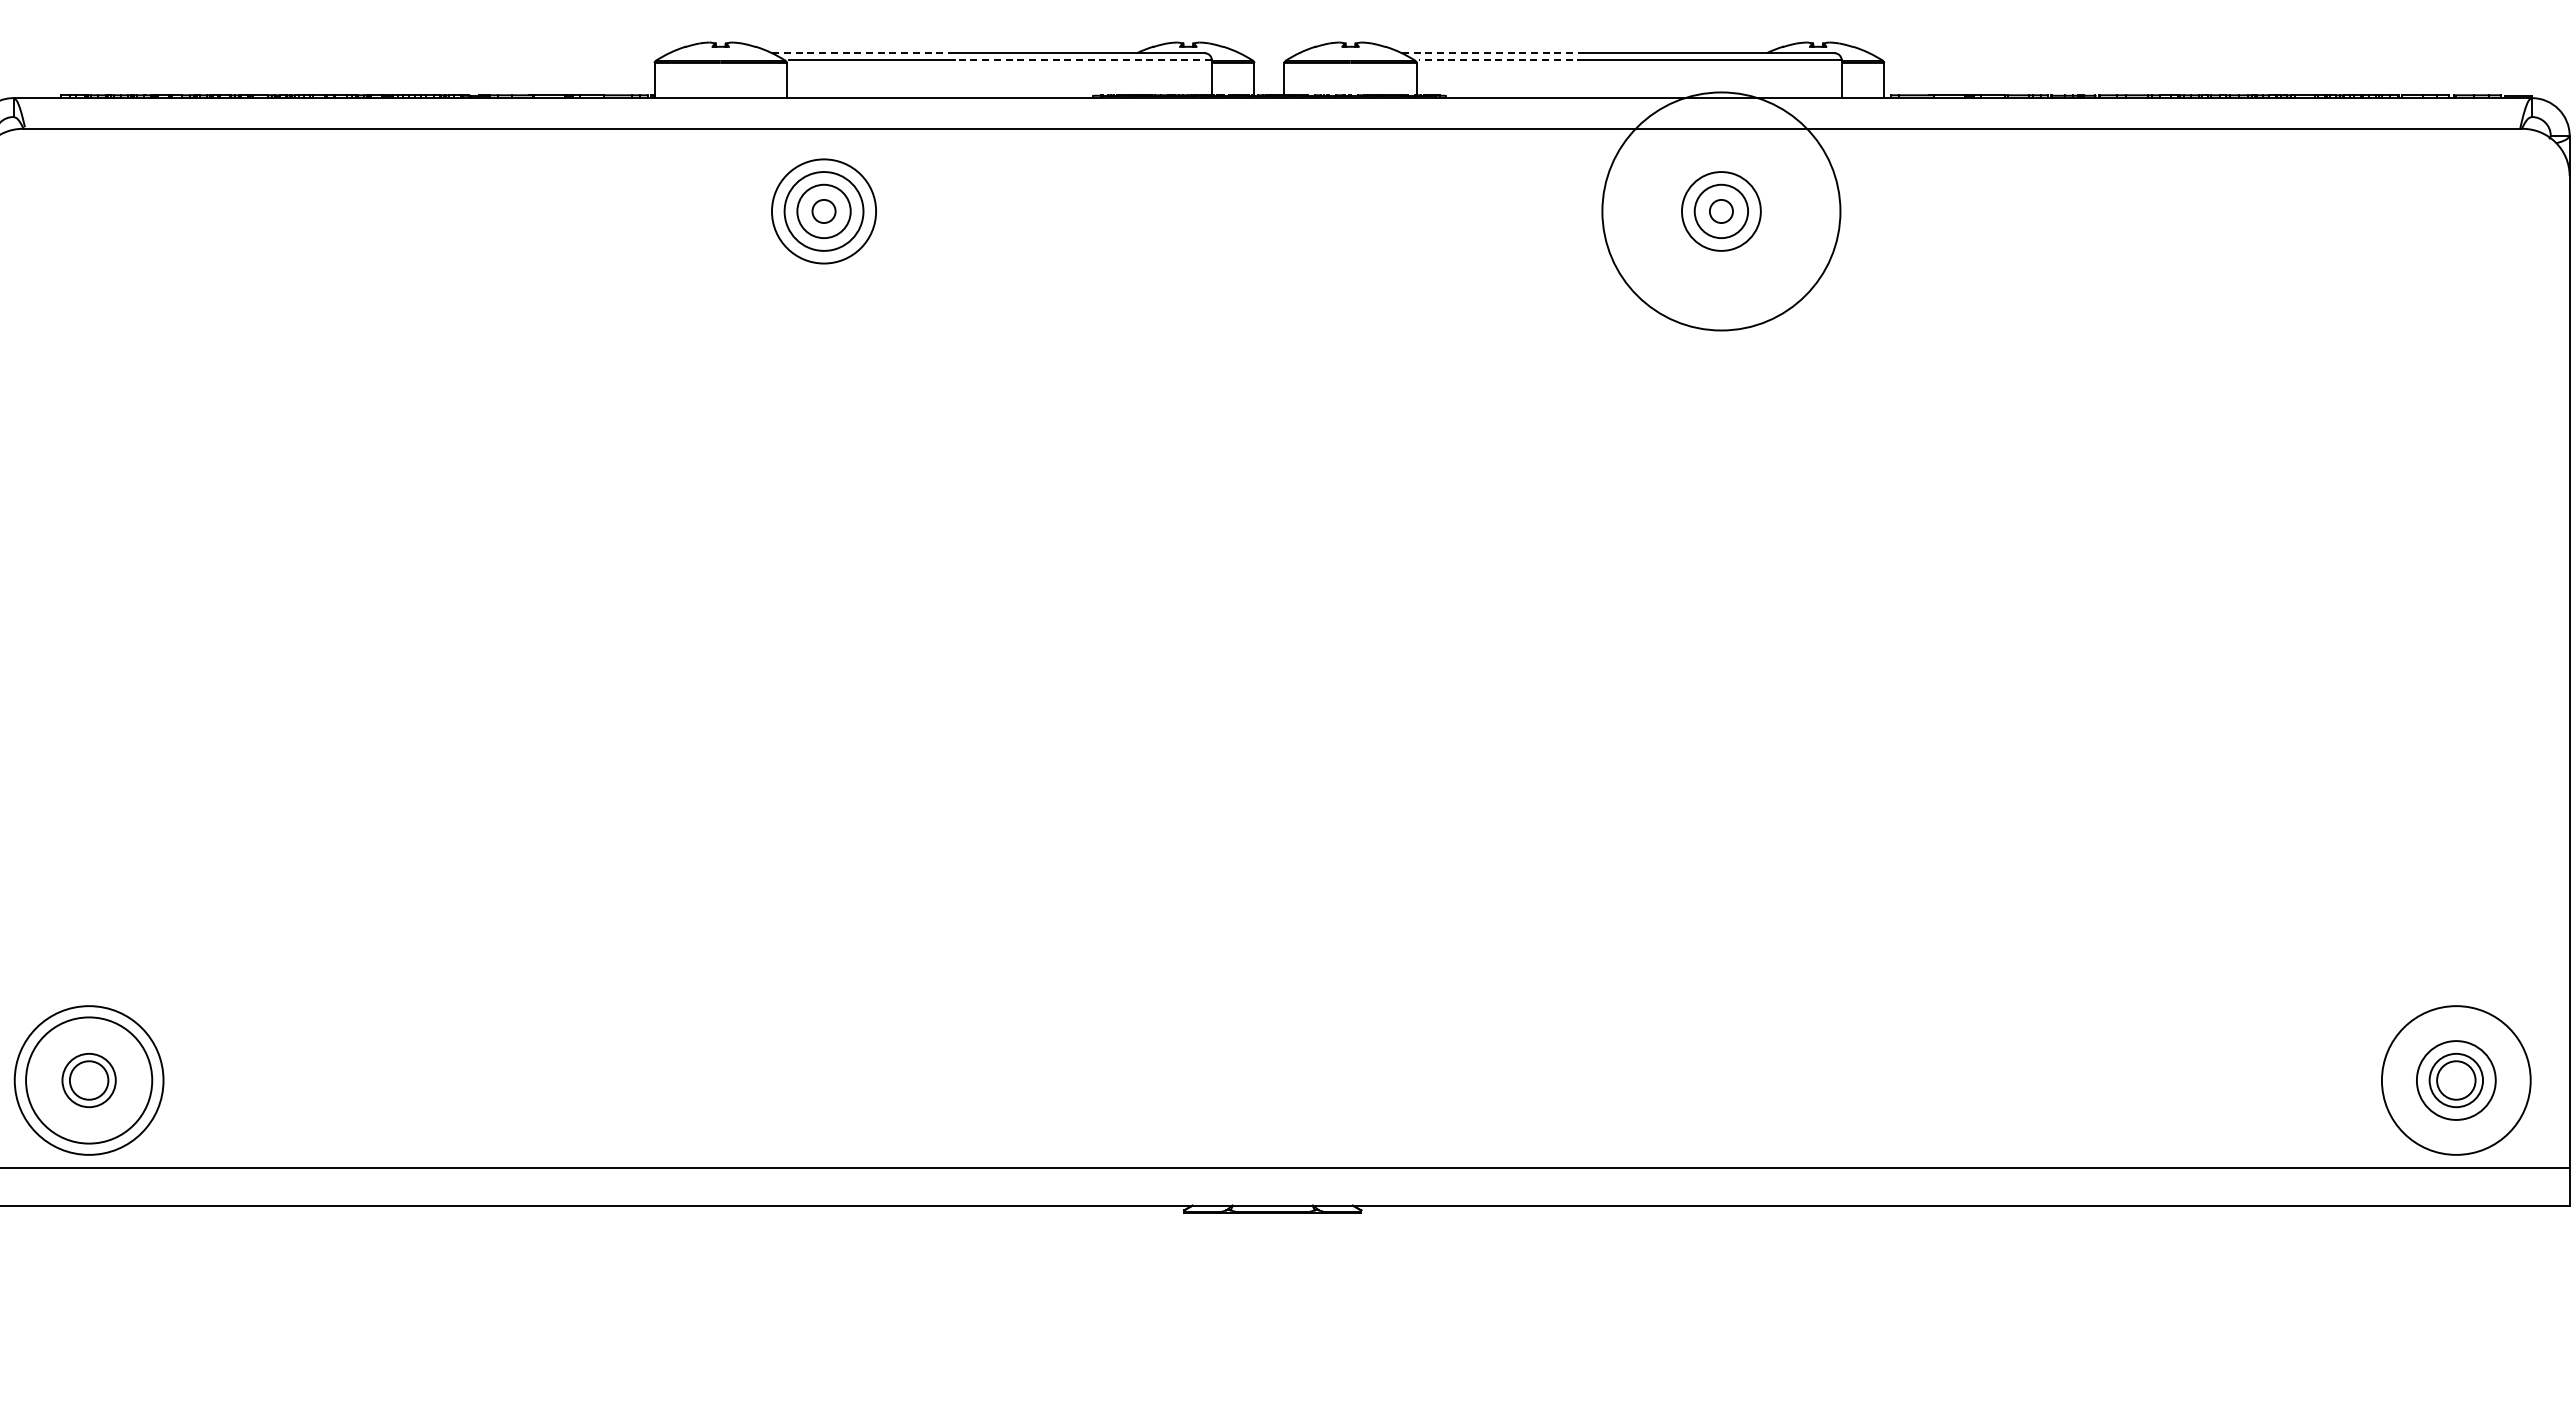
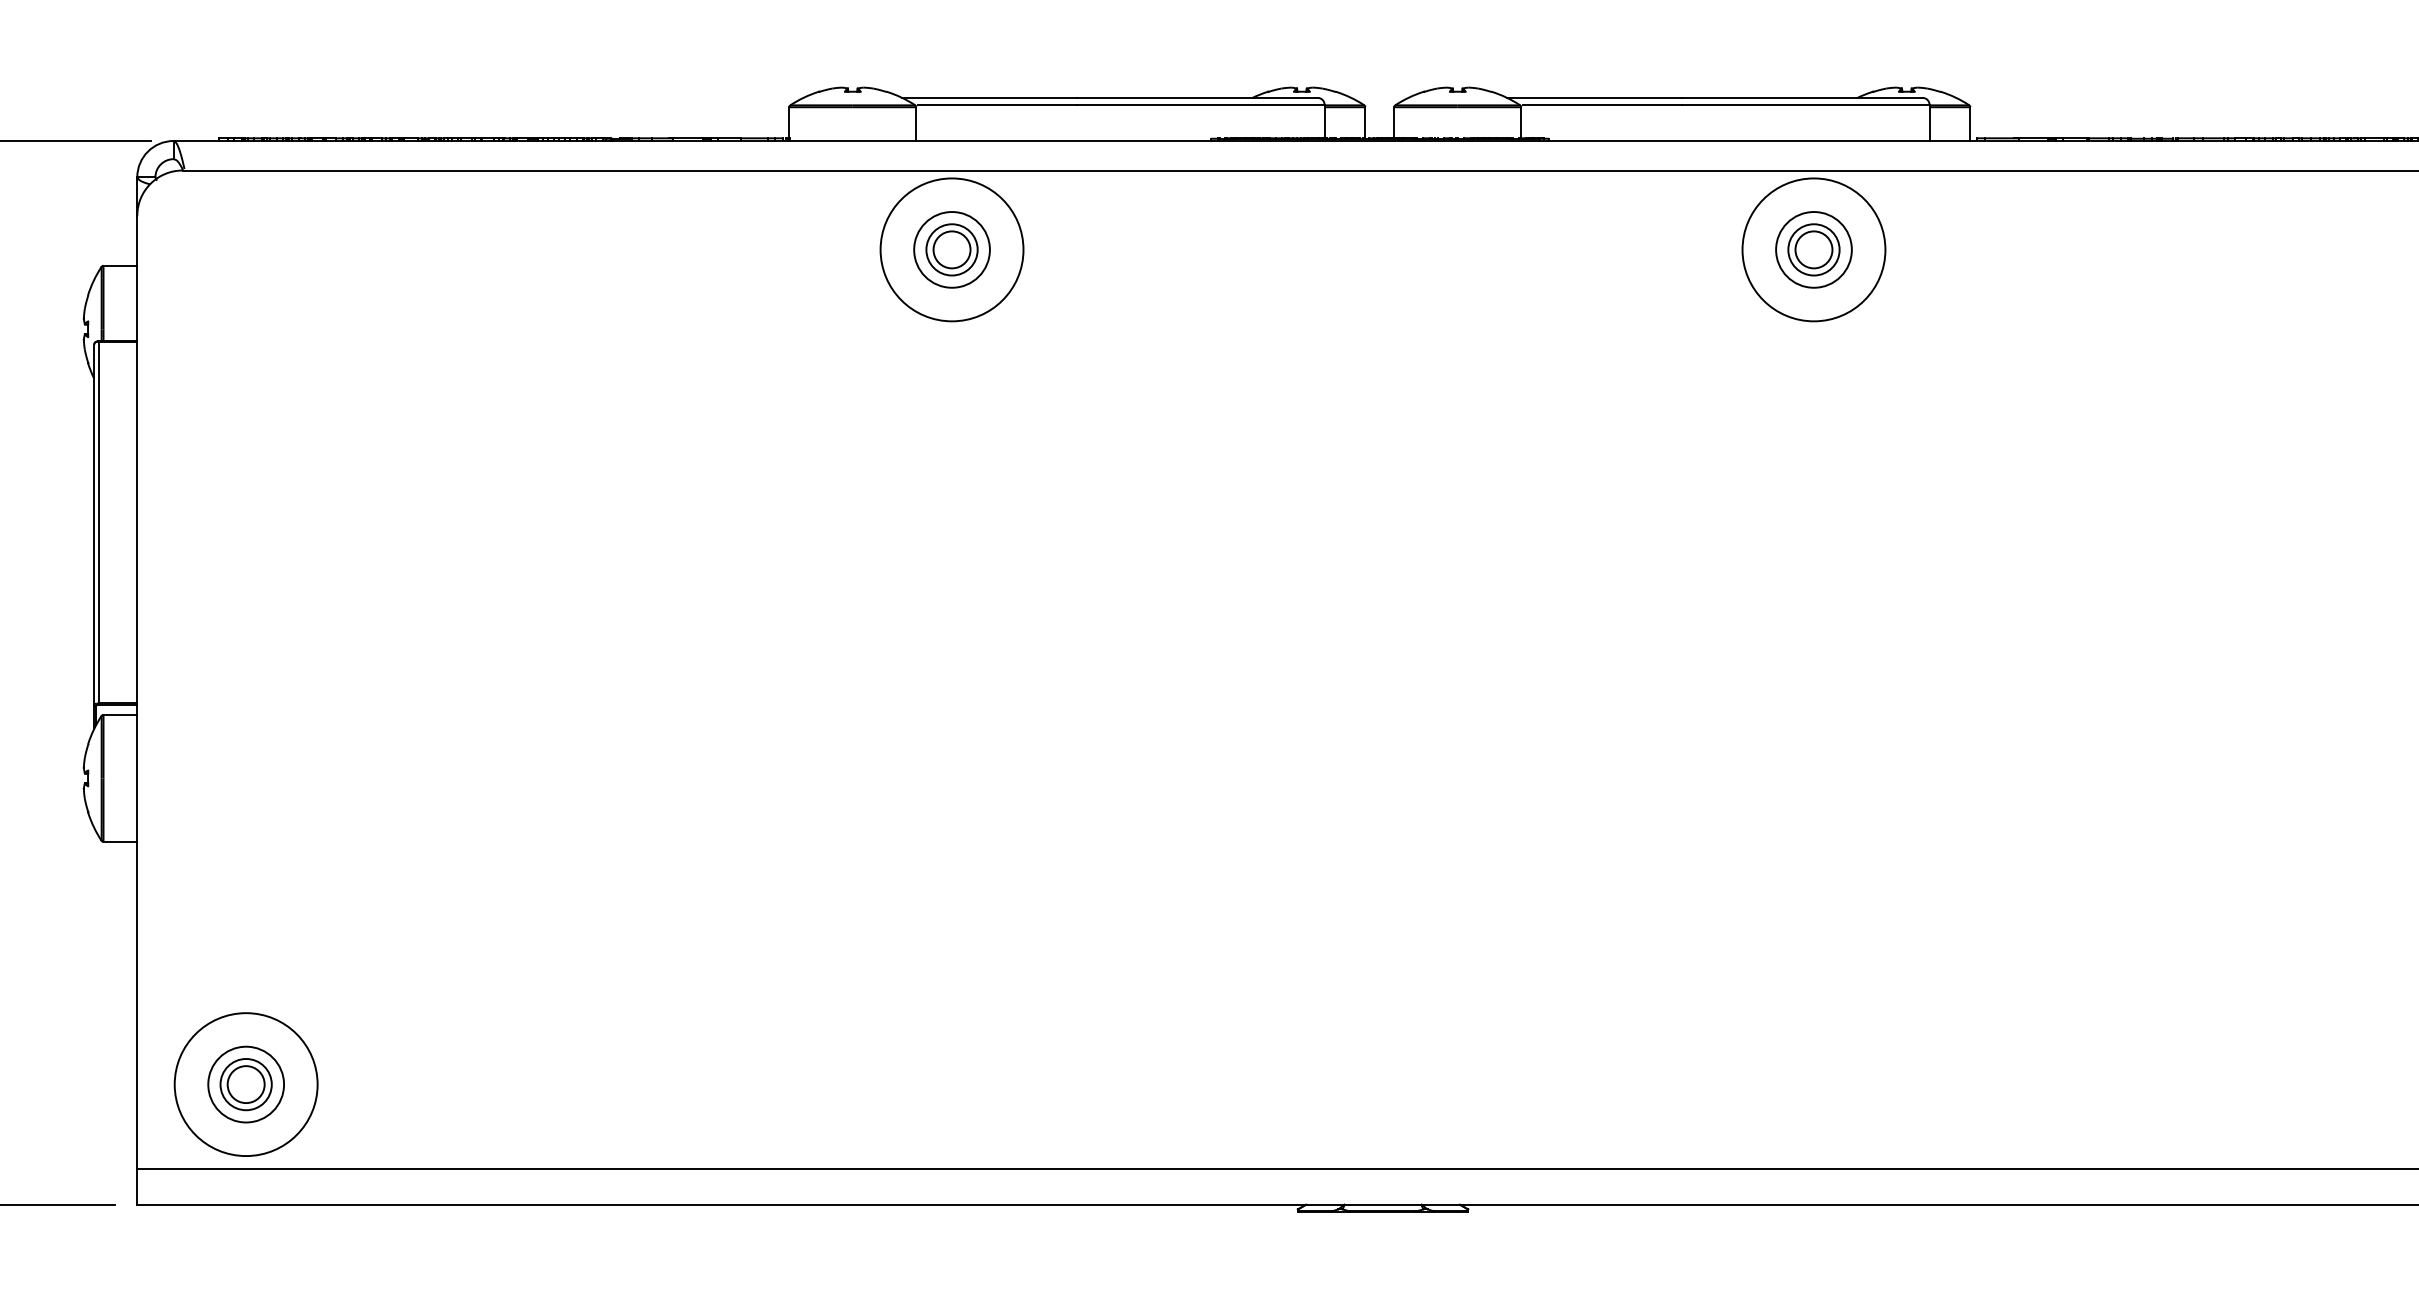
line: (863, 53) -> (989, 98), dashed -> solid
line: (1493, 53) -> (1595, 98), dashed -> solid
line: (1083, 60) -> (1201, 104), dashed -> solid
line: (1501, 60) -> (1602, 104), dashed -> solid
circle: (823, 211) -> (951, 249), size x1.43
circle: (823, 211) -> (951, 249), size x1.67
circle: (1721, 211) -> (1814, 249), size x0.62
circle: (1721, 211) -> (1814, 249), size x1.67
circle: (88, 1080) -> (245, 1084), size x0.62

